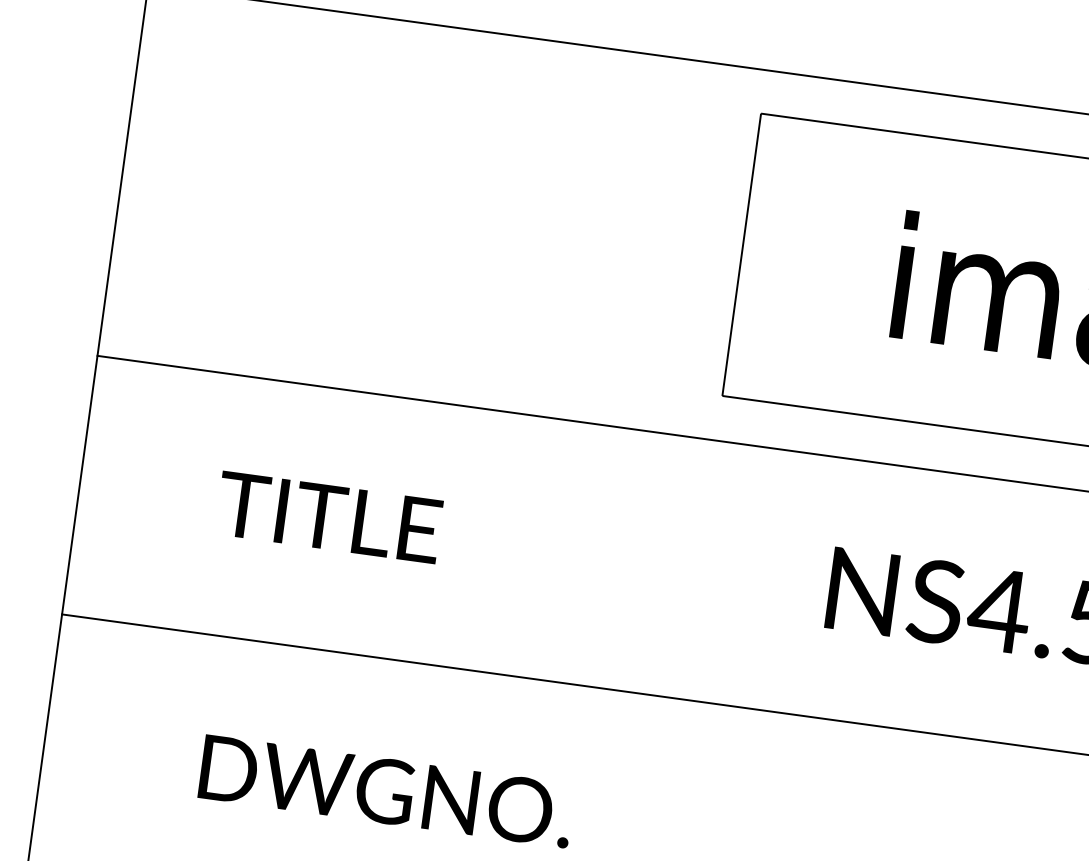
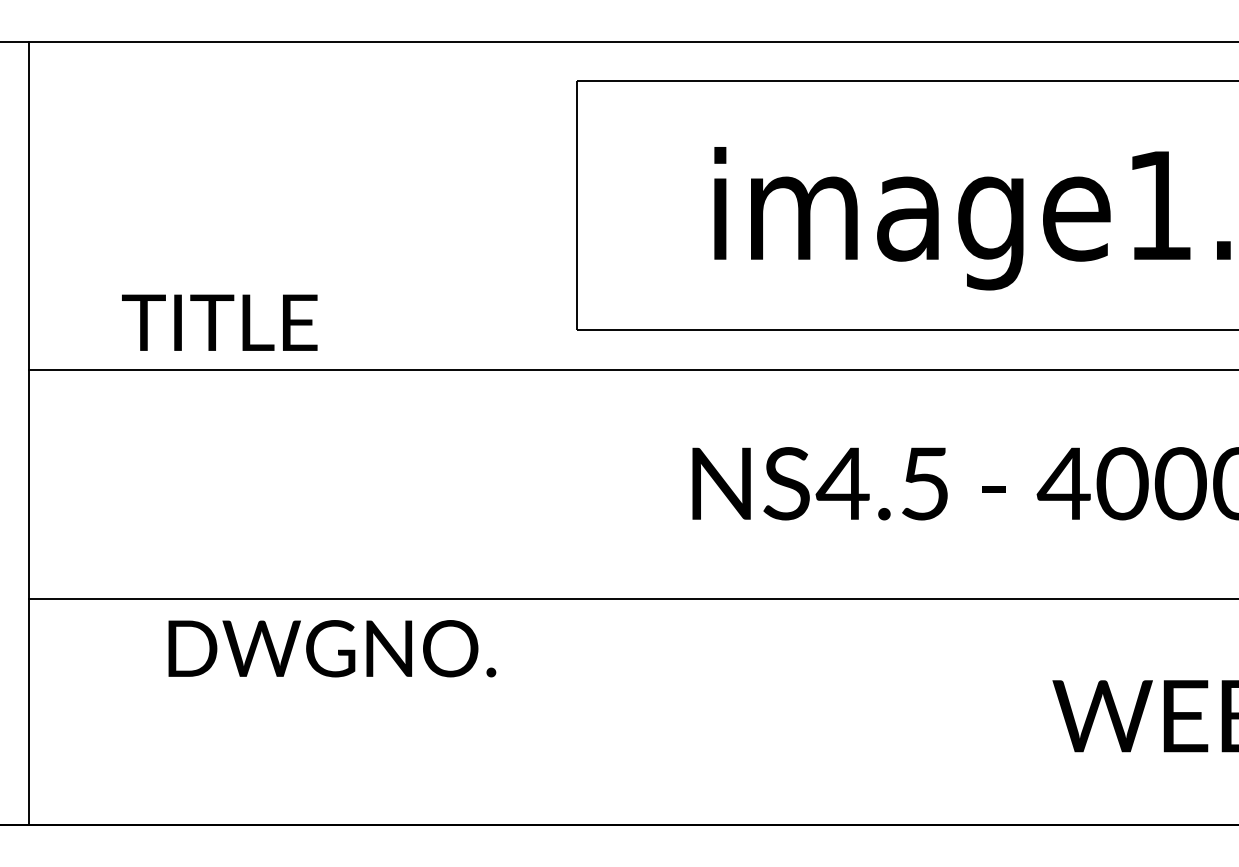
text: (328, 517) -> (219, 322), moved
text: (386, 791) -> (332, 648), moved

